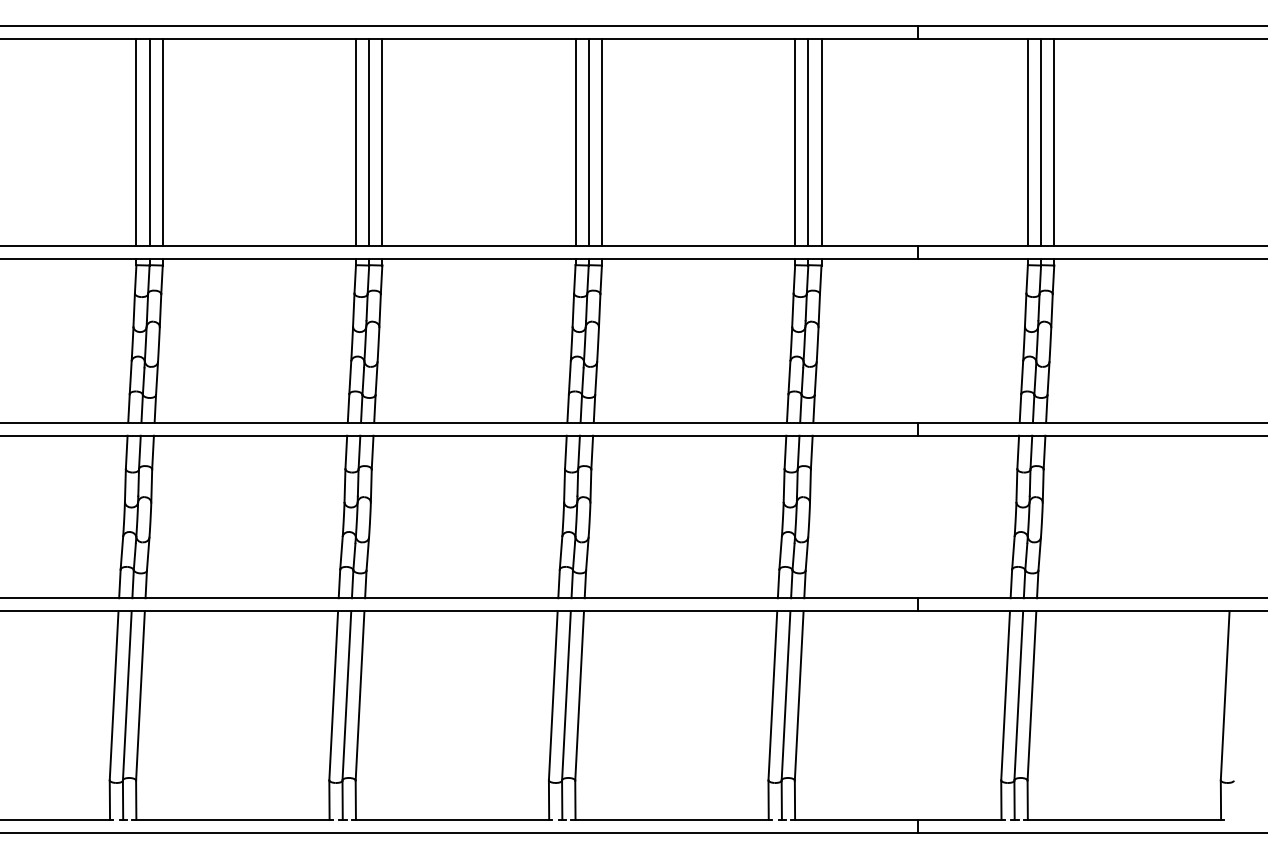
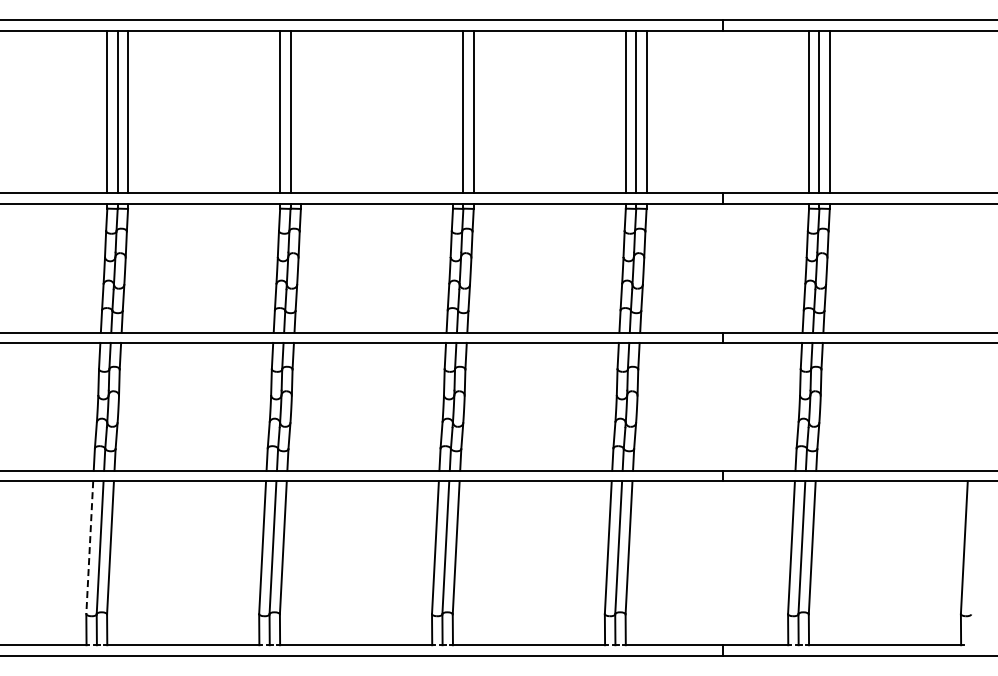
line: (381, 141) -> (300, 111), removed
line: (576, 141) -> (453, 111), removed
line: (113, 695) -> (89, 547), solid -> dashed

